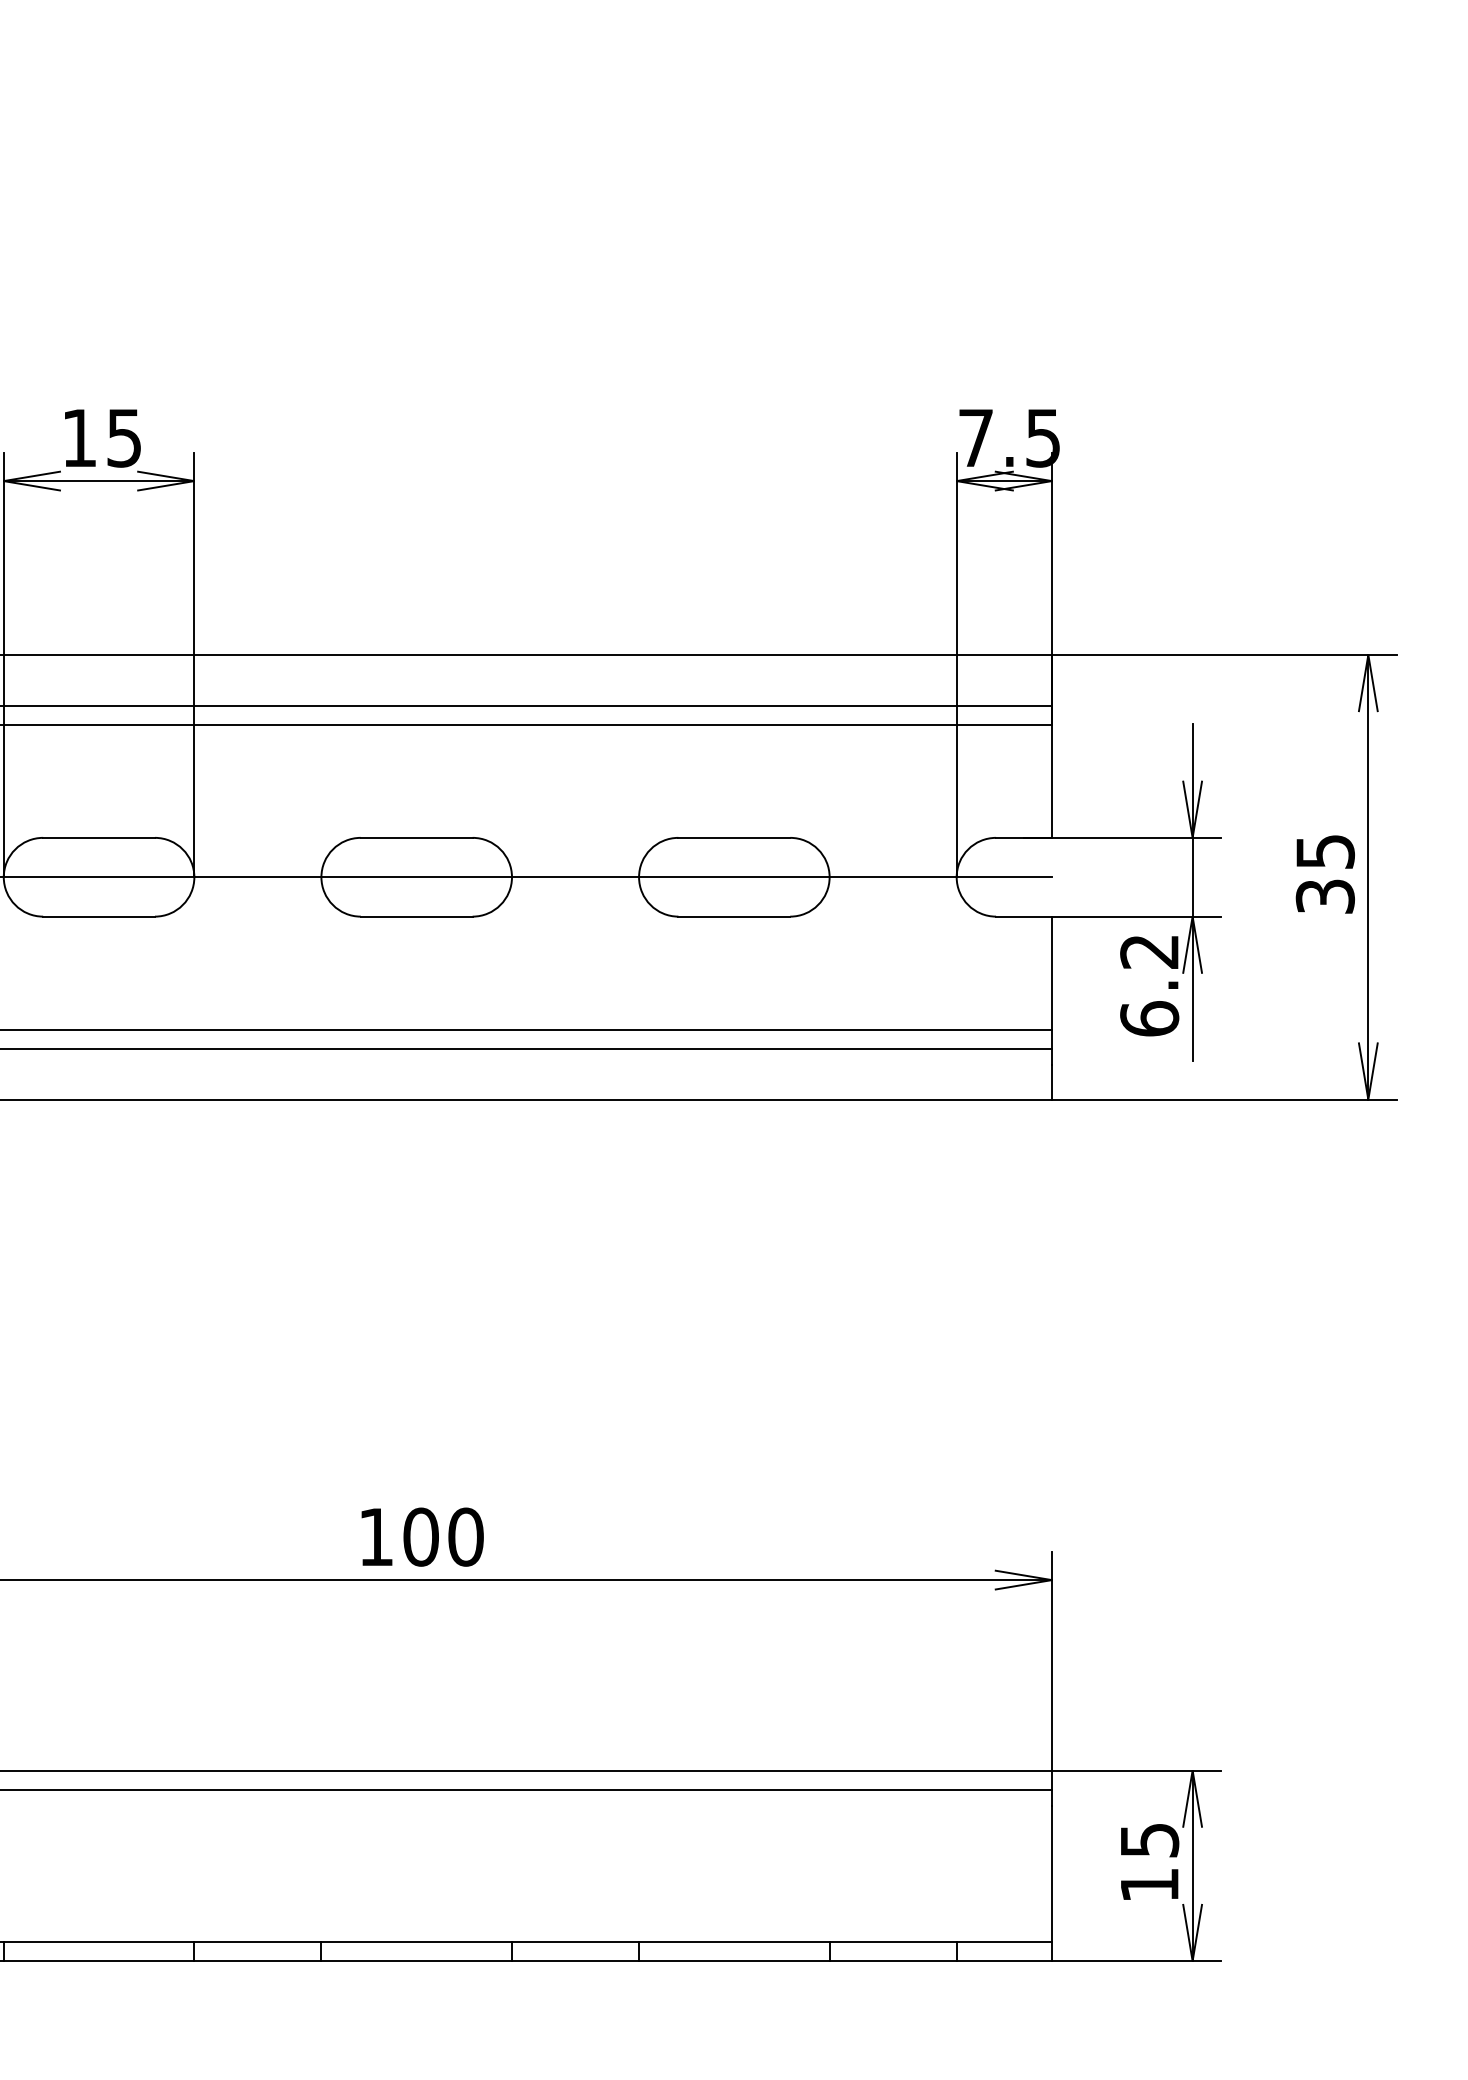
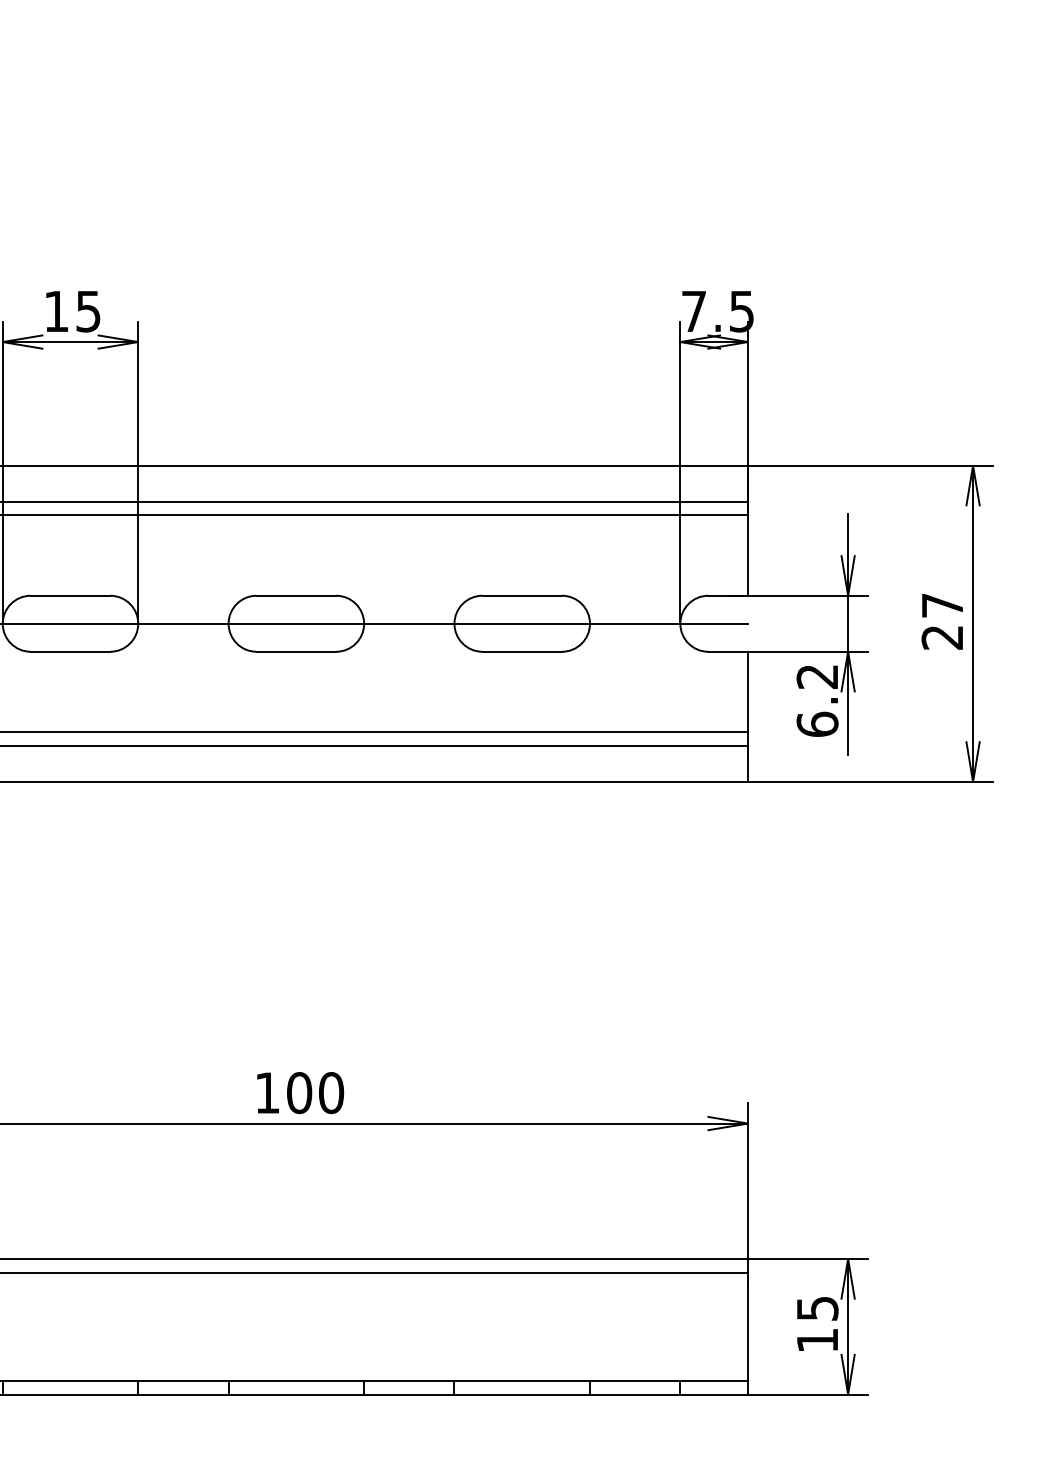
text: (1325, 874) -> (942, 621), 35 -> 27

